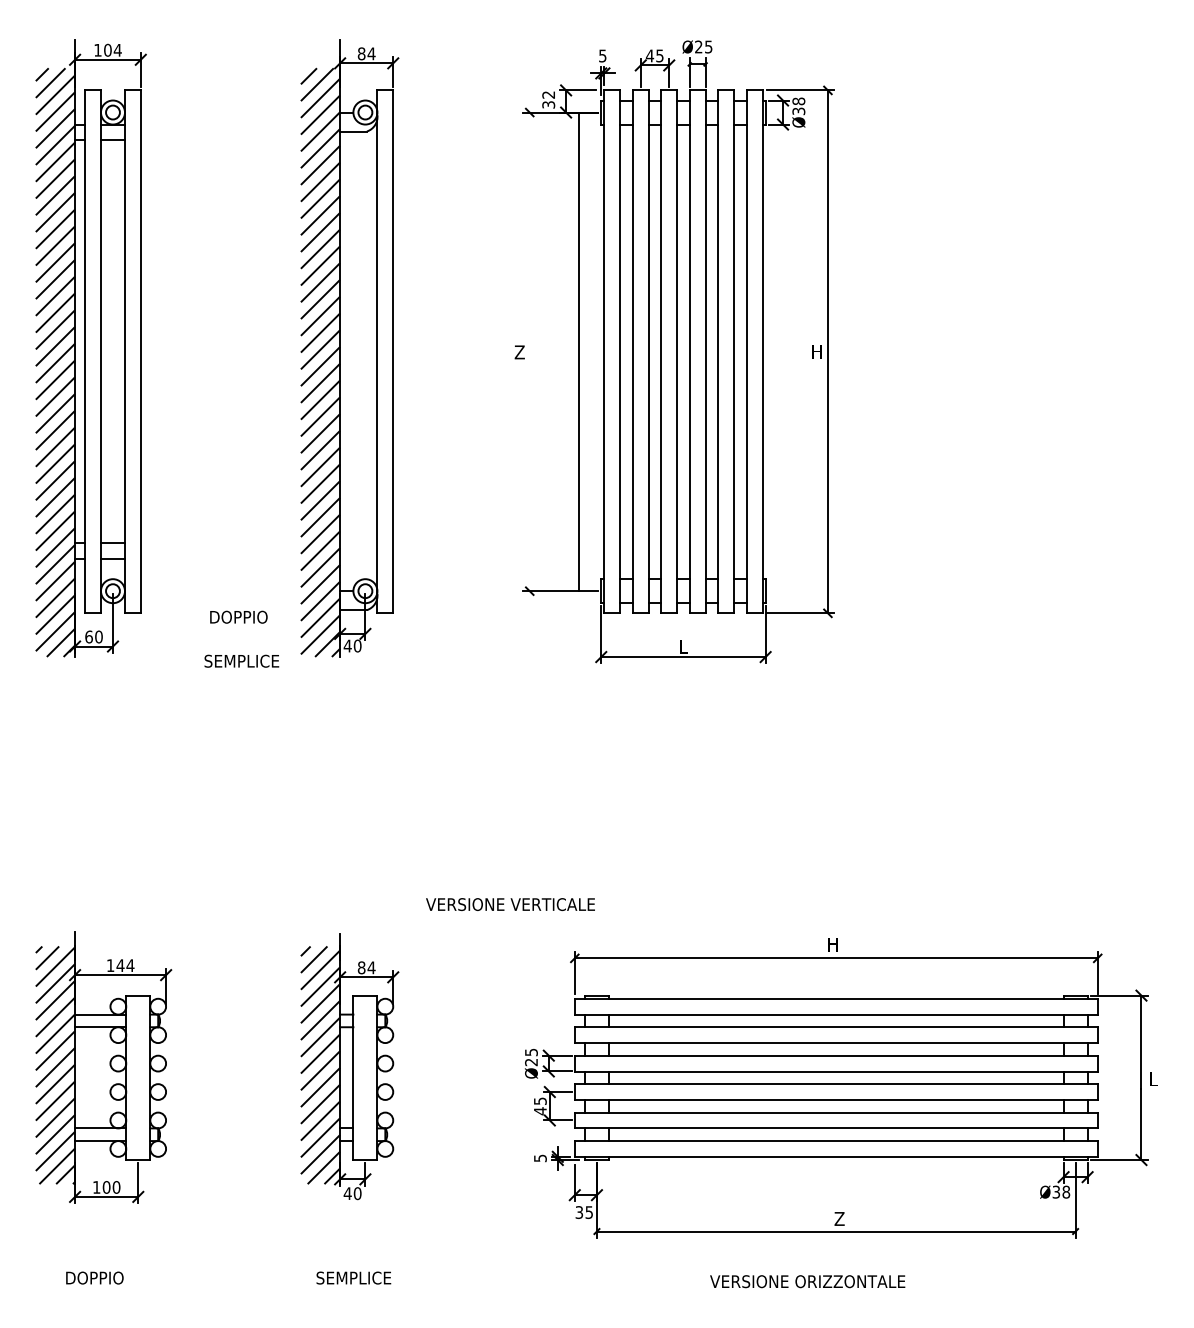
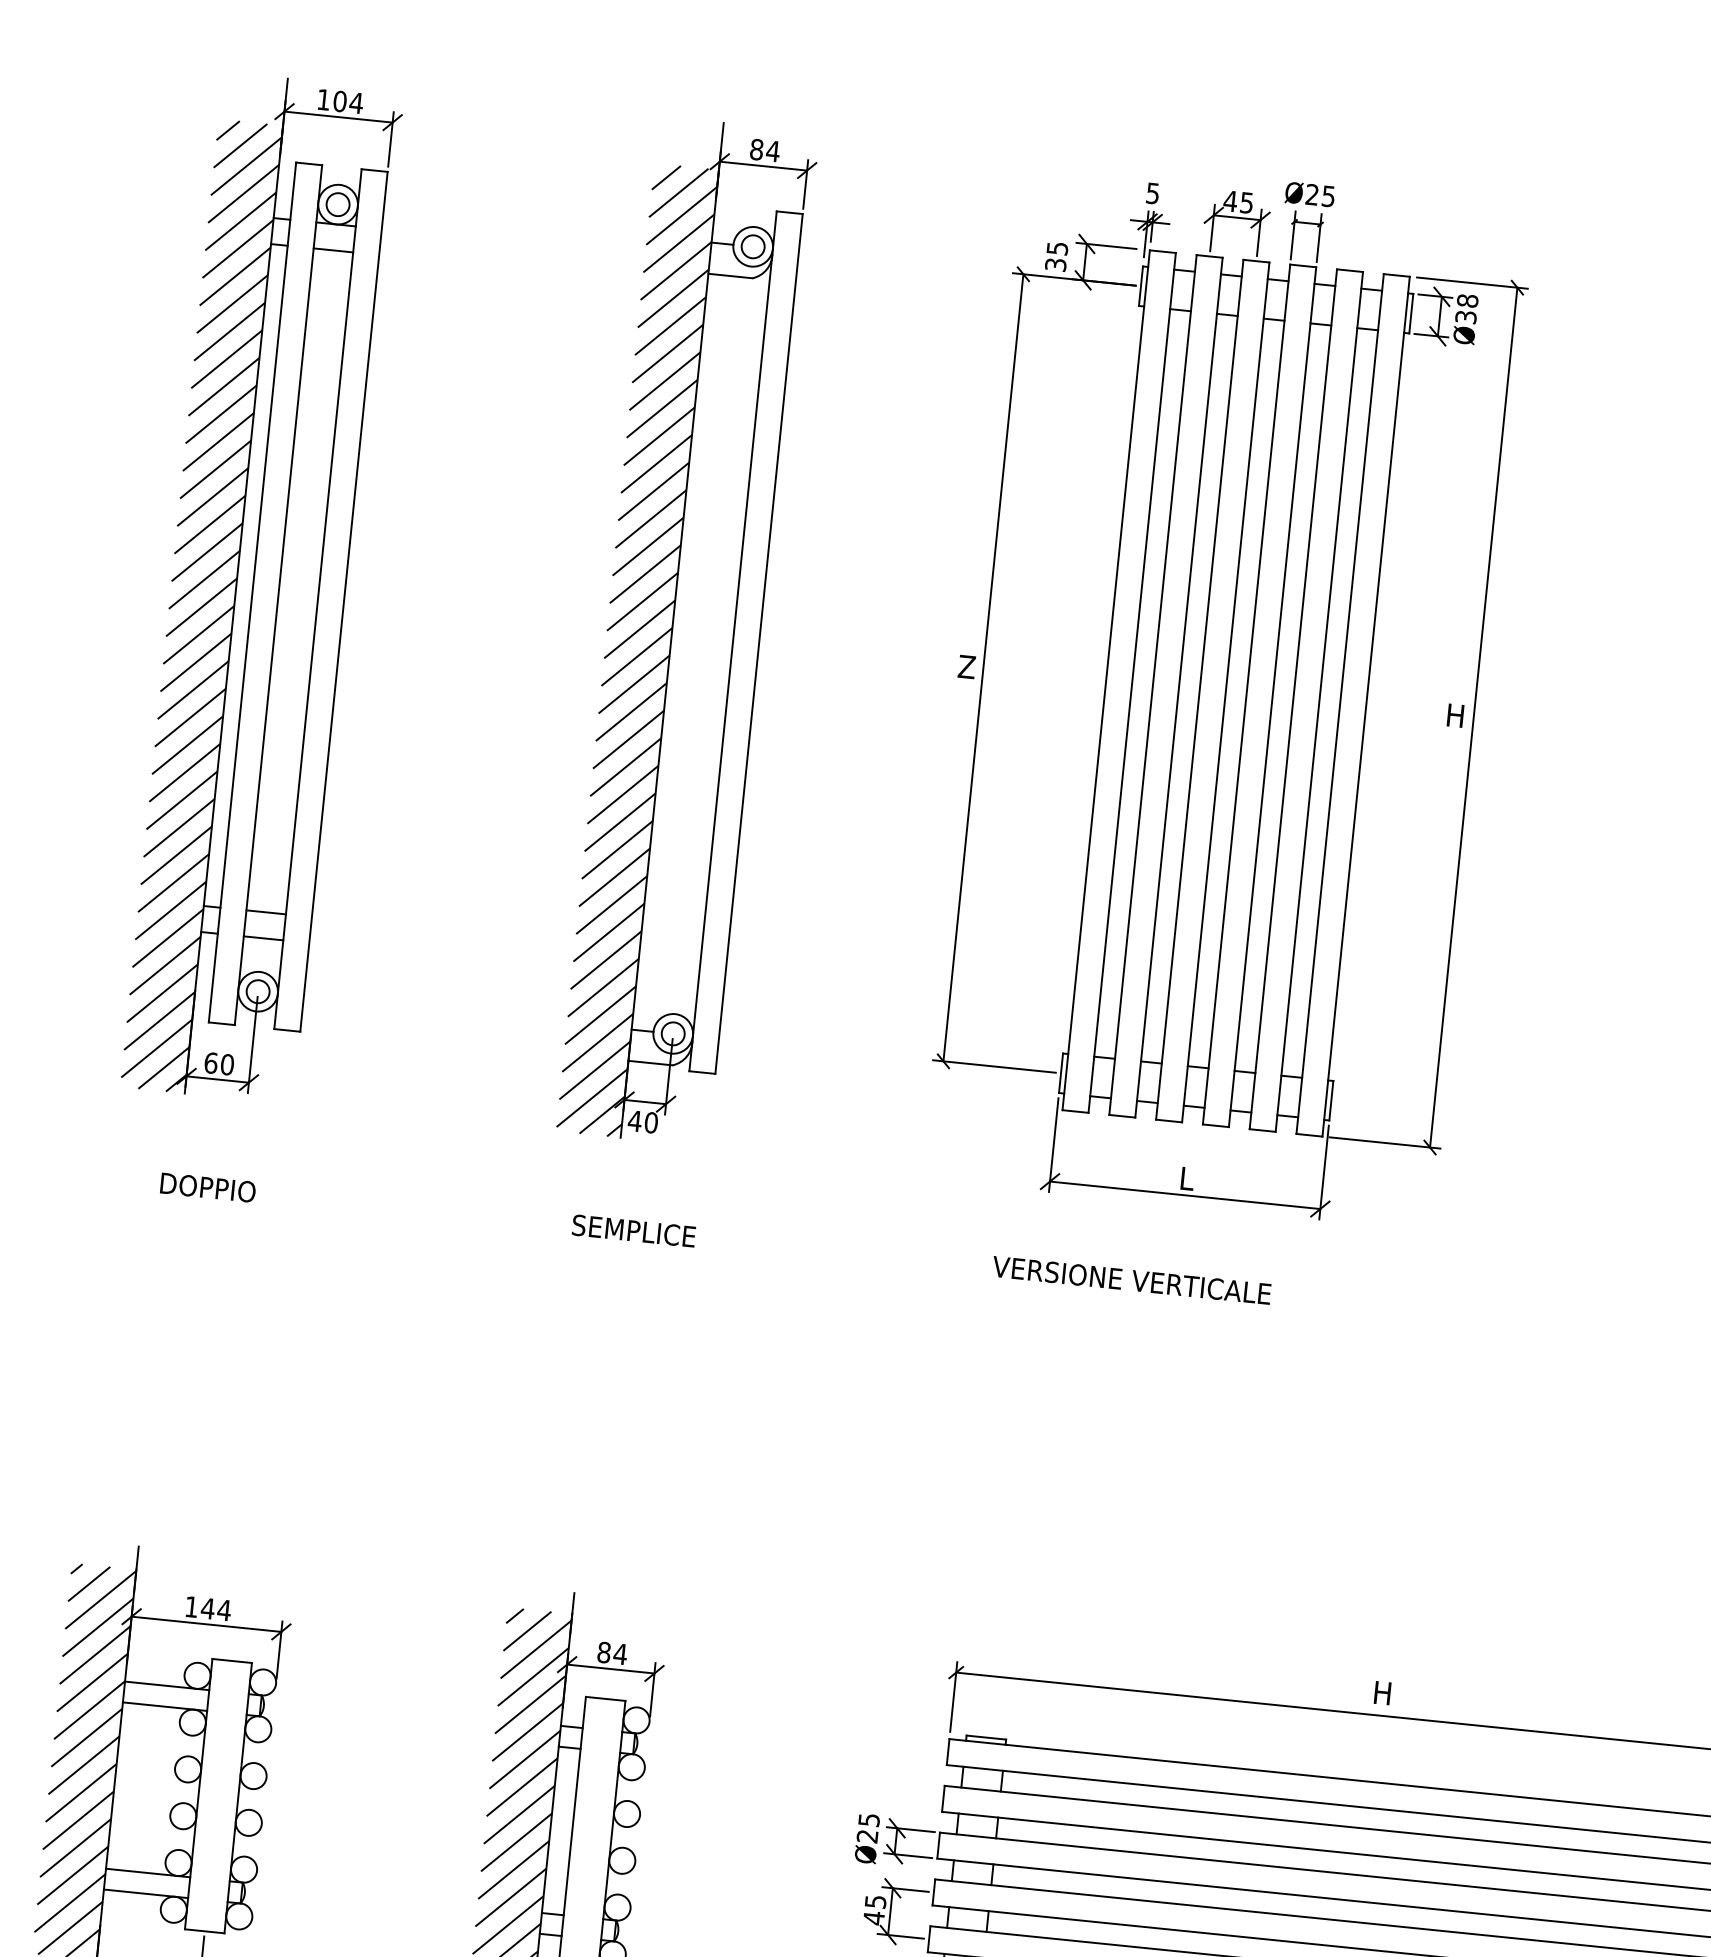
text: (548, 94) -> (1057, 247), 32 -> 35
line: (578, 351) -> (983, 667), moved
text: (238, 616) -> (207, 1186), moved
text: (241, 660) -> (633, 1229), moved
text: (510, 904) -> (1131, 1280), moved

